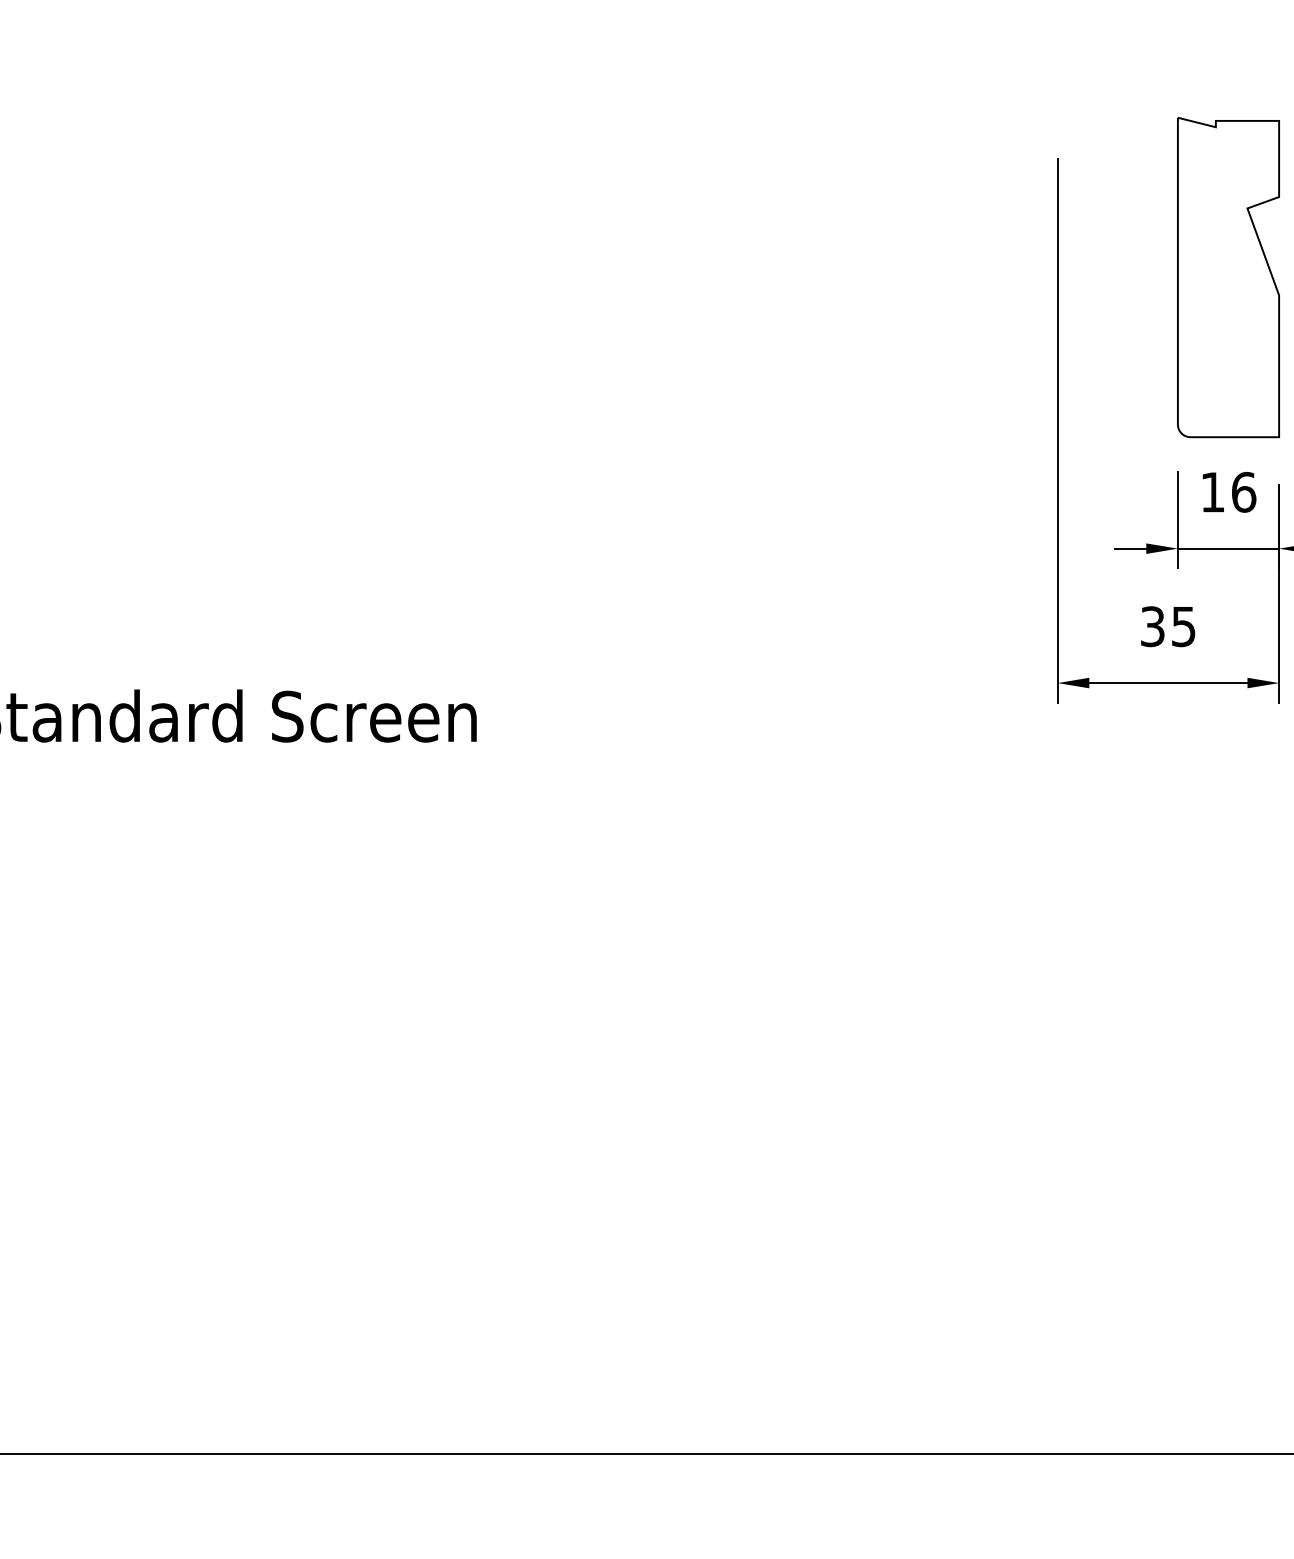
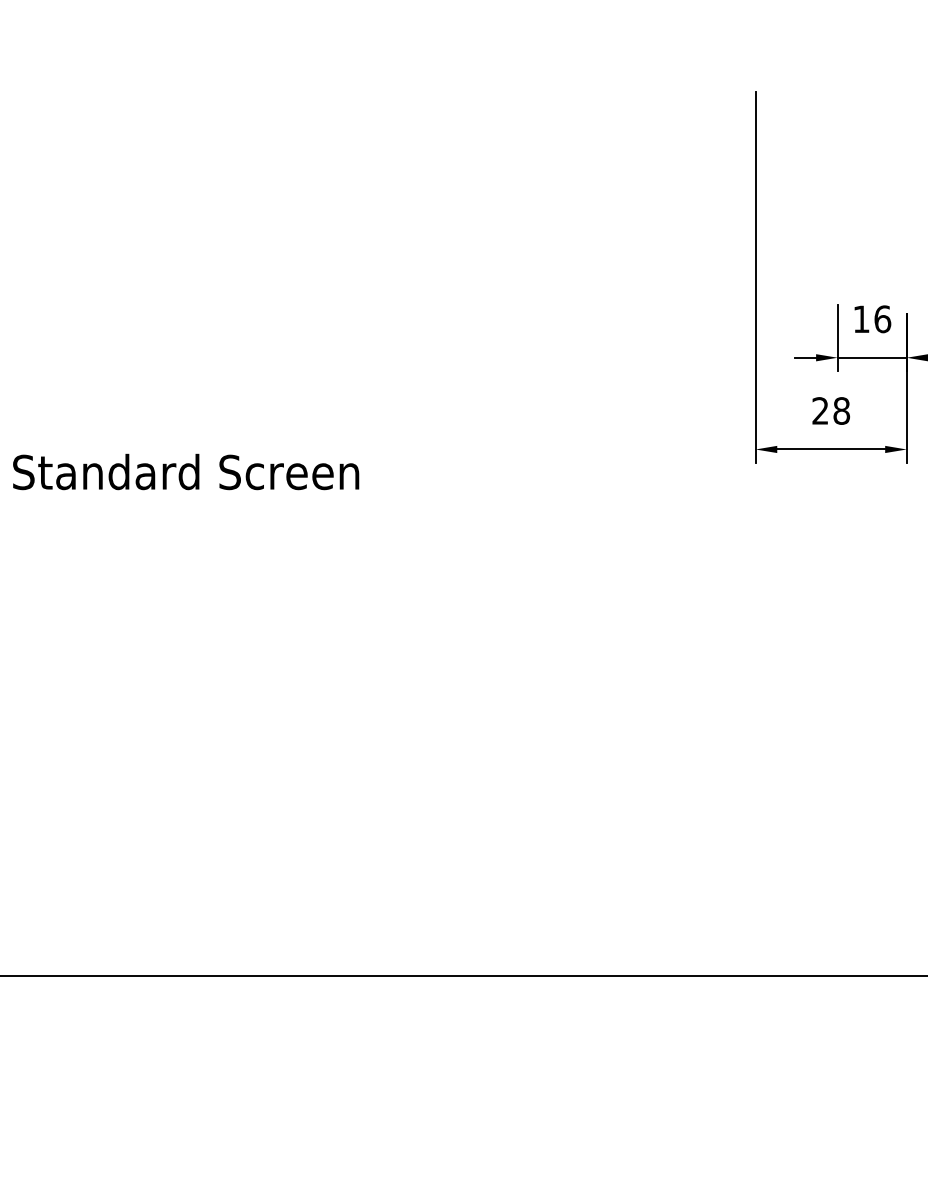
part: (1227, 277) -> (871, 172), removed
text: (1168, 625) -> (831, 410), 35 -> 28

